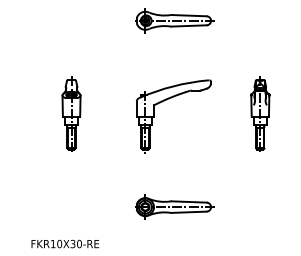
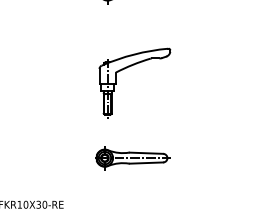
part: (71, 113) -> (37, 80), removed
part: (260, 113) -> (217, 80), removed
part: (174, 206) -> (132, 157), moved

